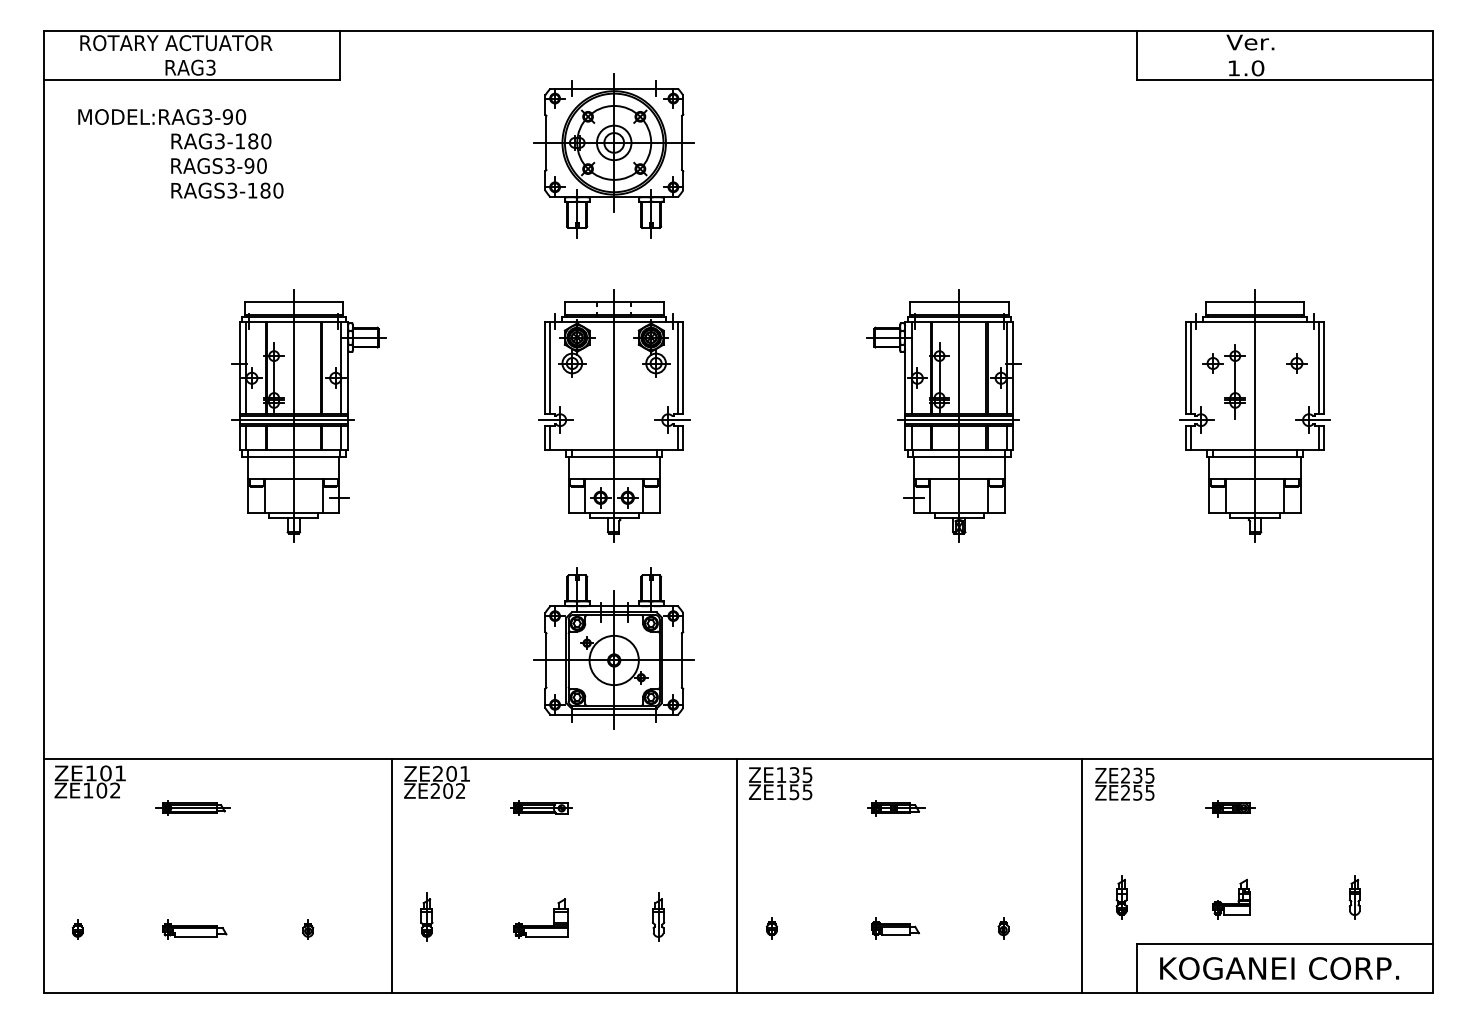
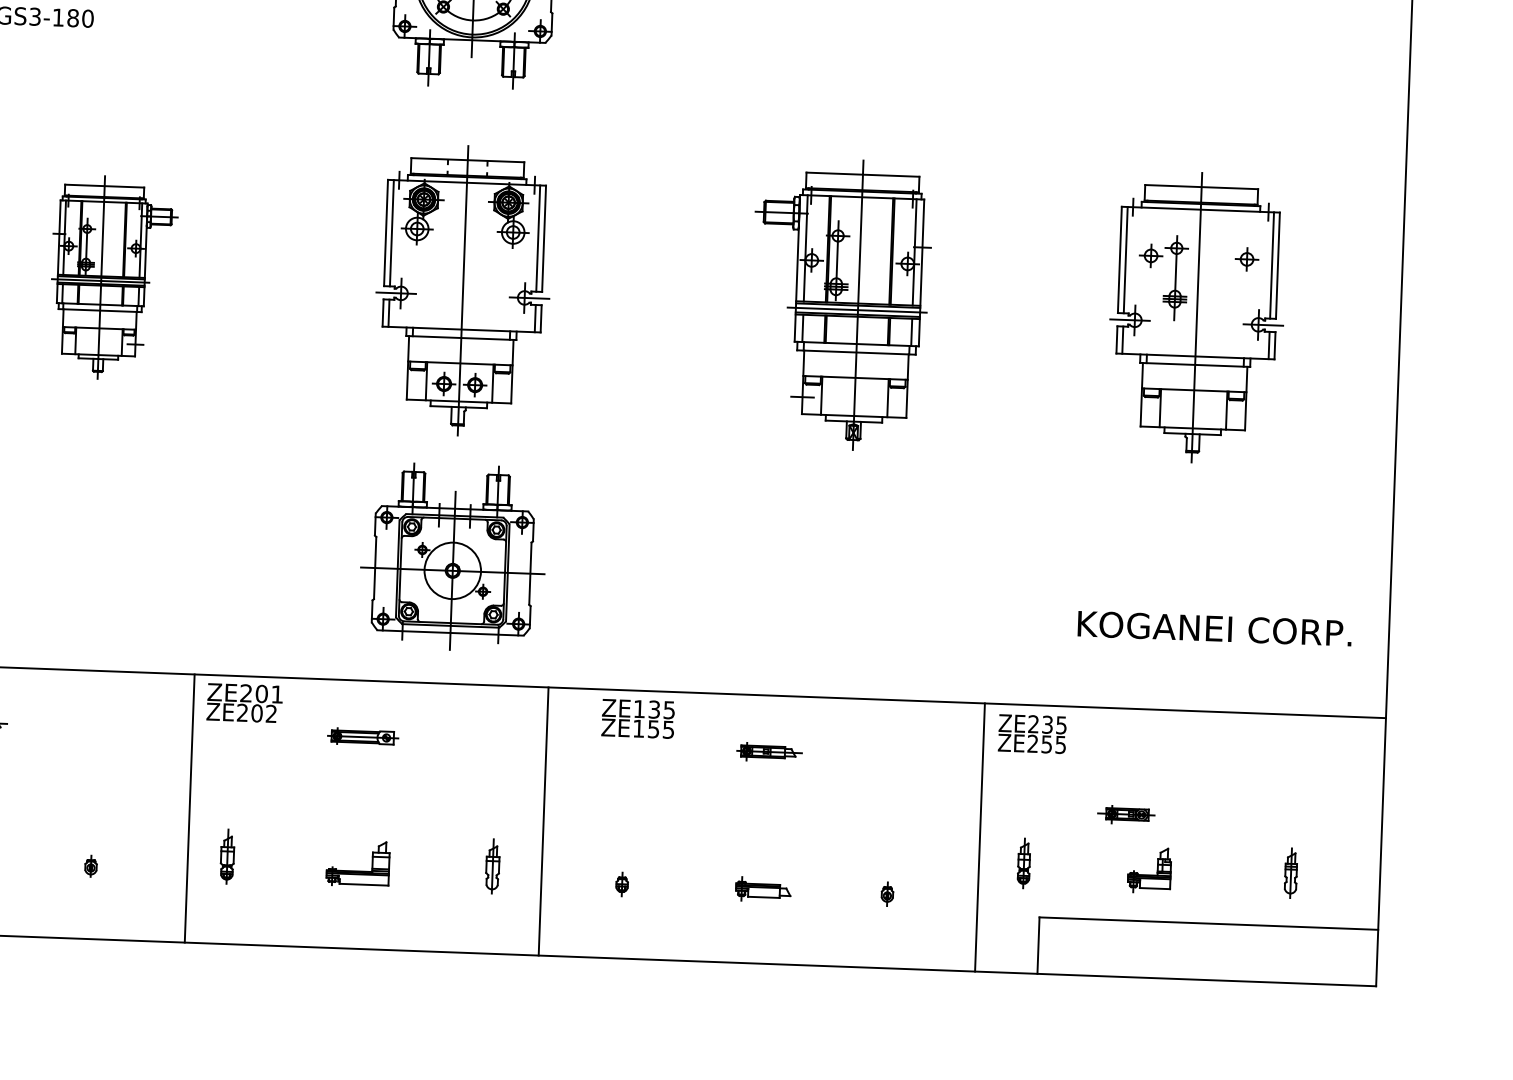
part: (308, 415) -> (112, 277), size x0.7
part: (1230, 808) -> (1126, 814), moved
line: (737, 876) -> (543, 821), moved
text: (1279, 968) -> (1214, 628), moved

